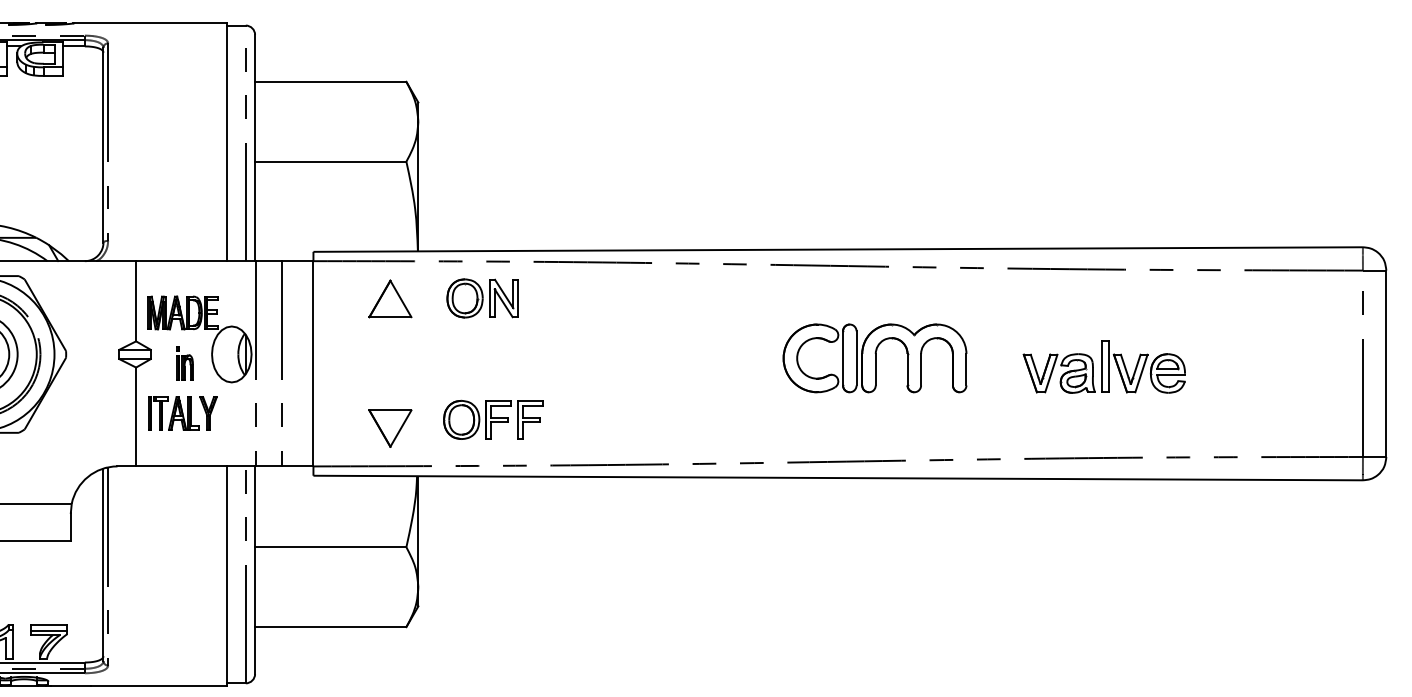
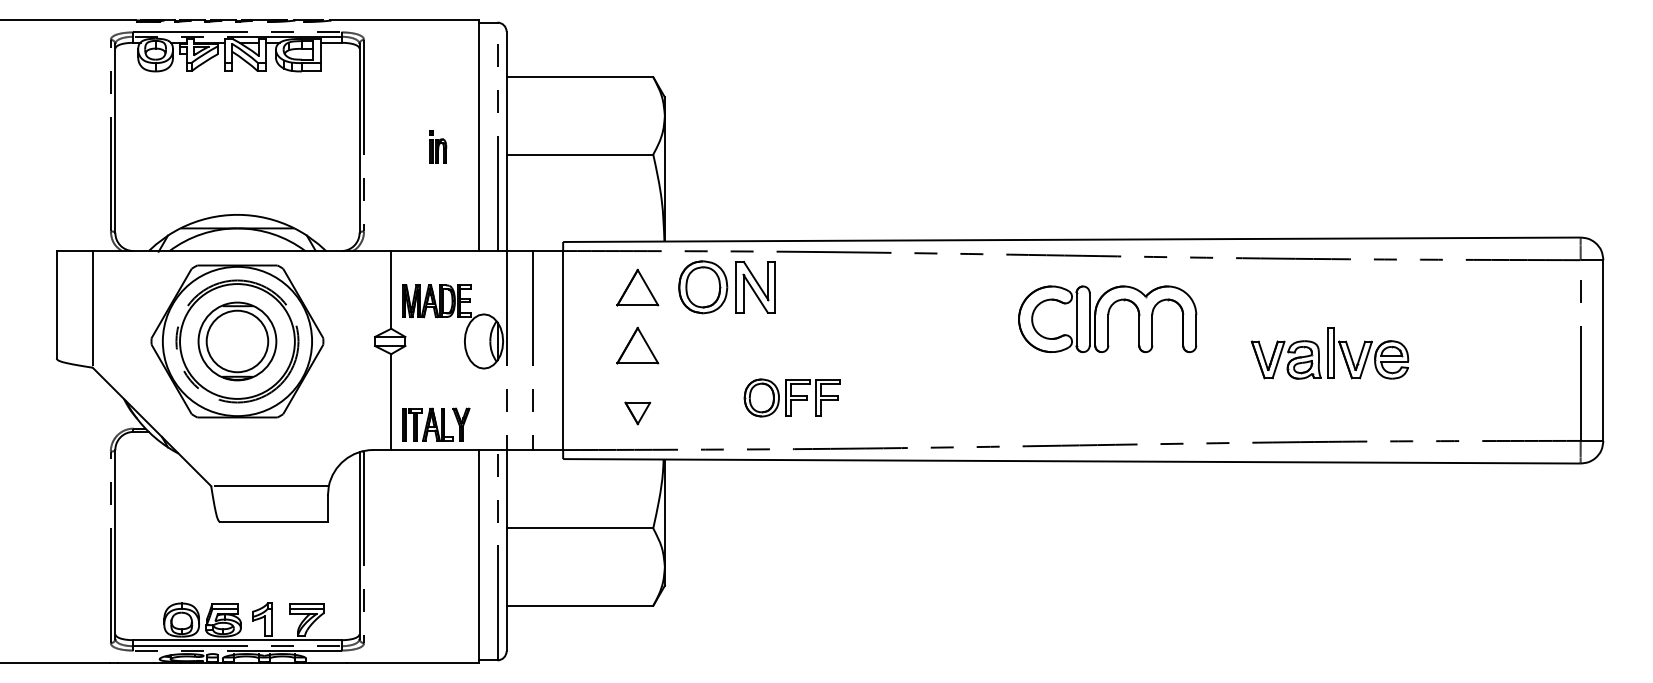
part: (482, 297) -> (727, 286), size x1.4
part: (390, 358) -> (637, 345), added
part: (874, 358) -> (1107, 319), moved
part: (184, 362) -> (438, 146), moved
part: (182, 413) -> (436, 424), moved
part: (492, 419) -> (791, 397), moved
part: (390, 428) -> (637, 413), size x0.6

